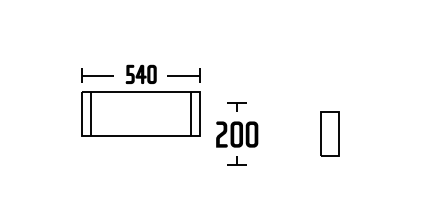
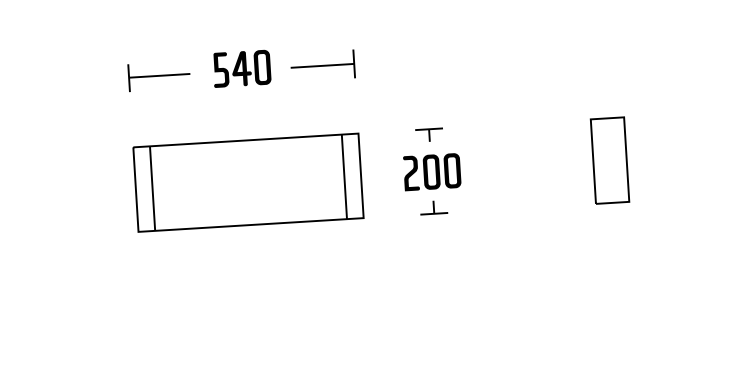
part: (140, 113) -> (247, 181), moved
part: (236, 133) -> (430, 170), size x0.71

